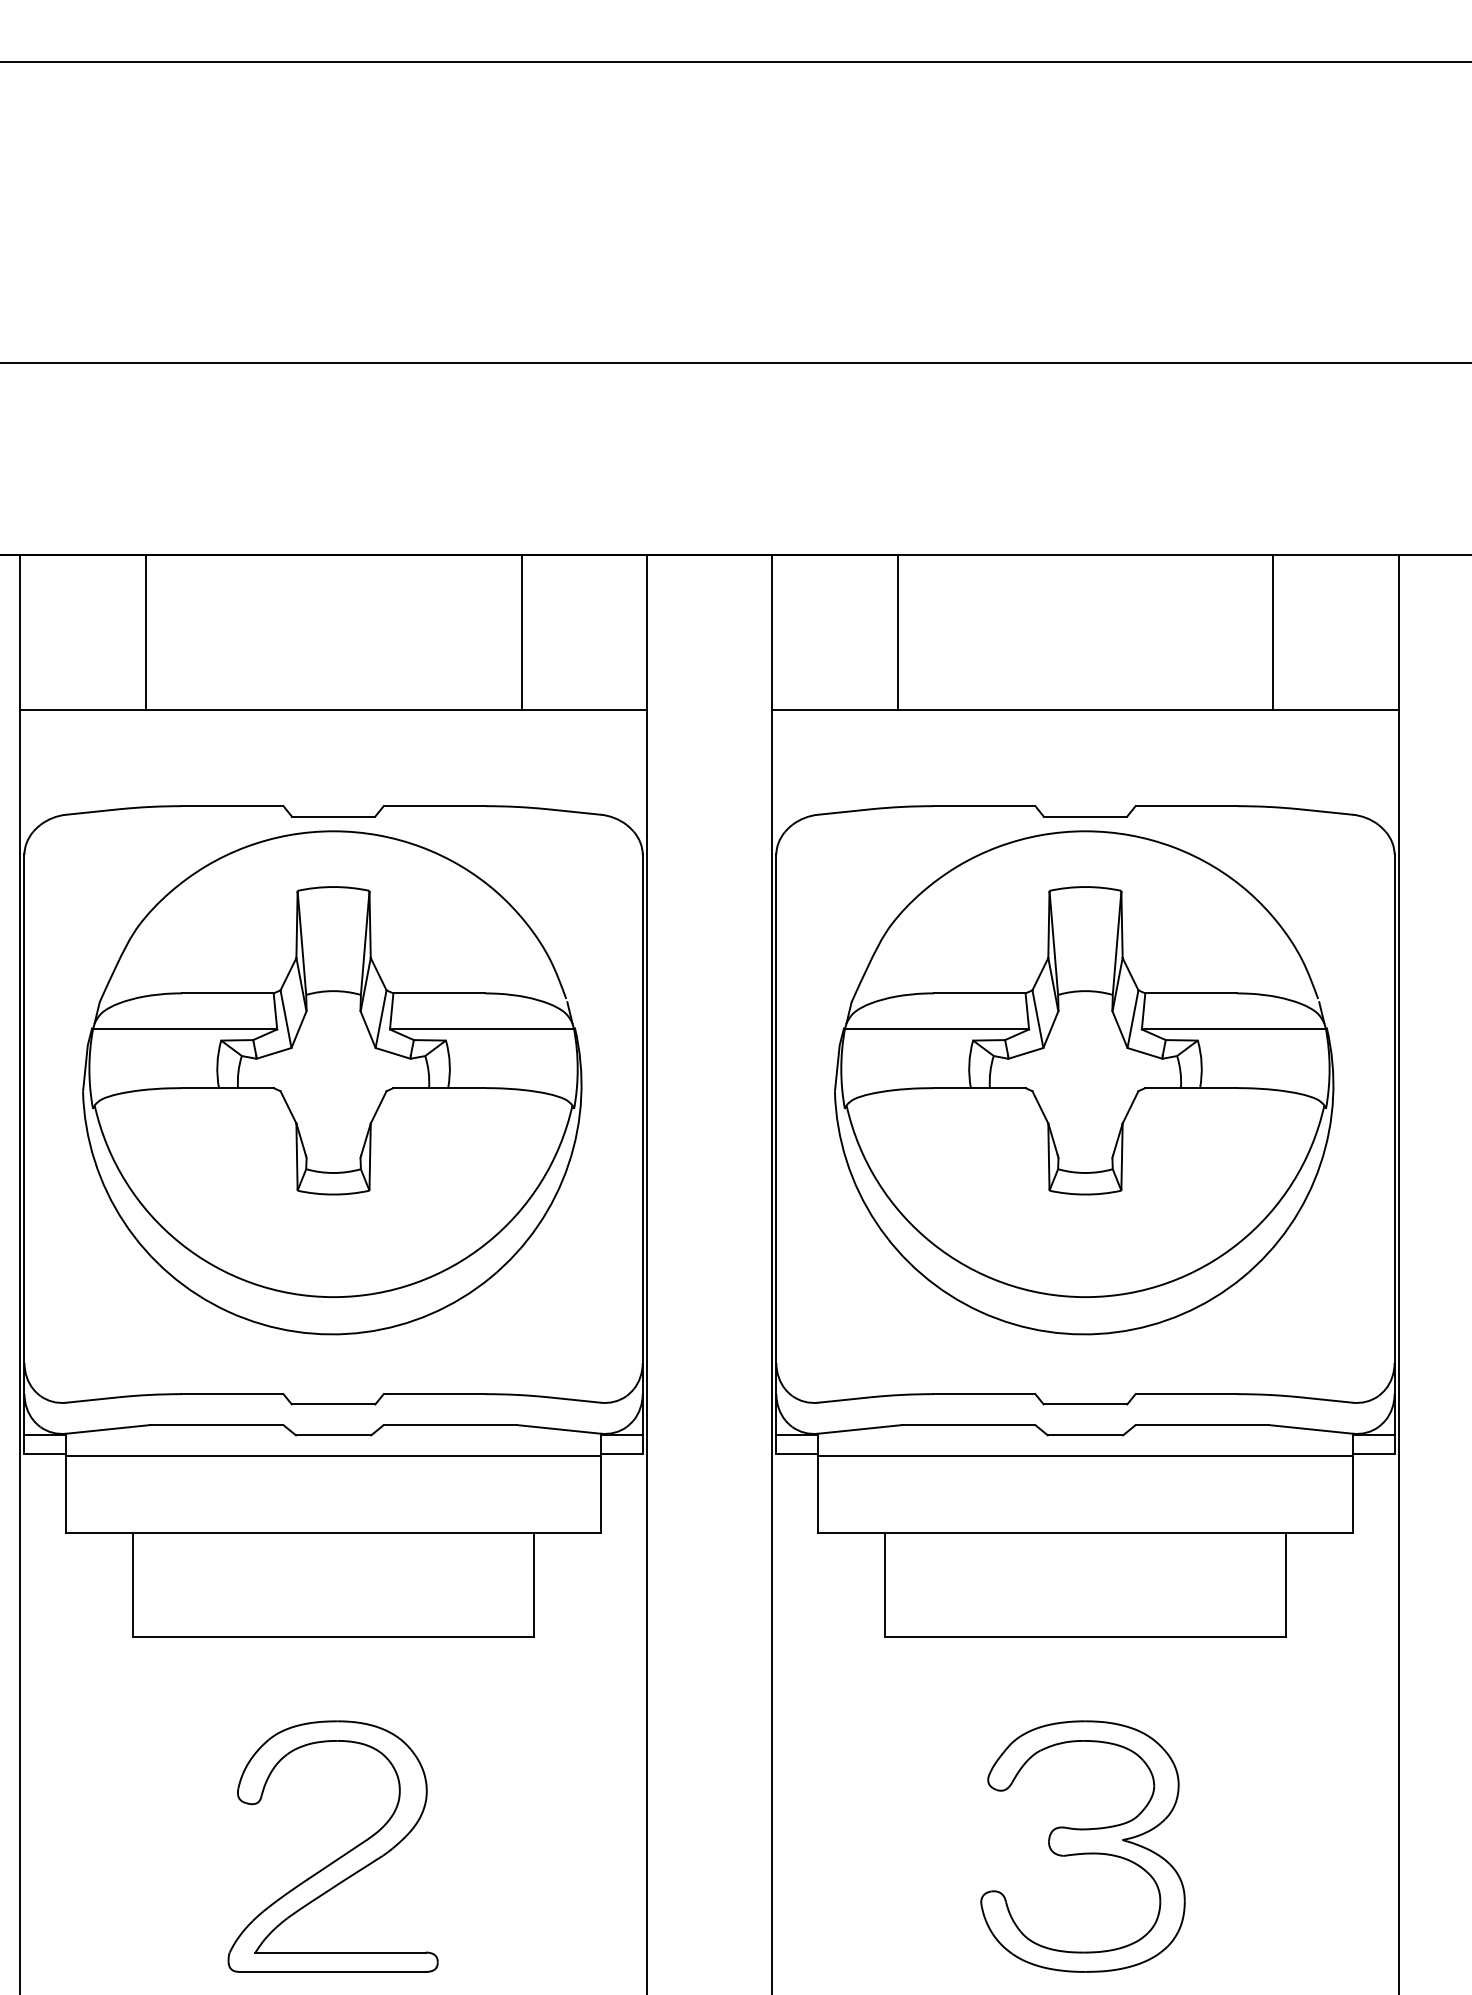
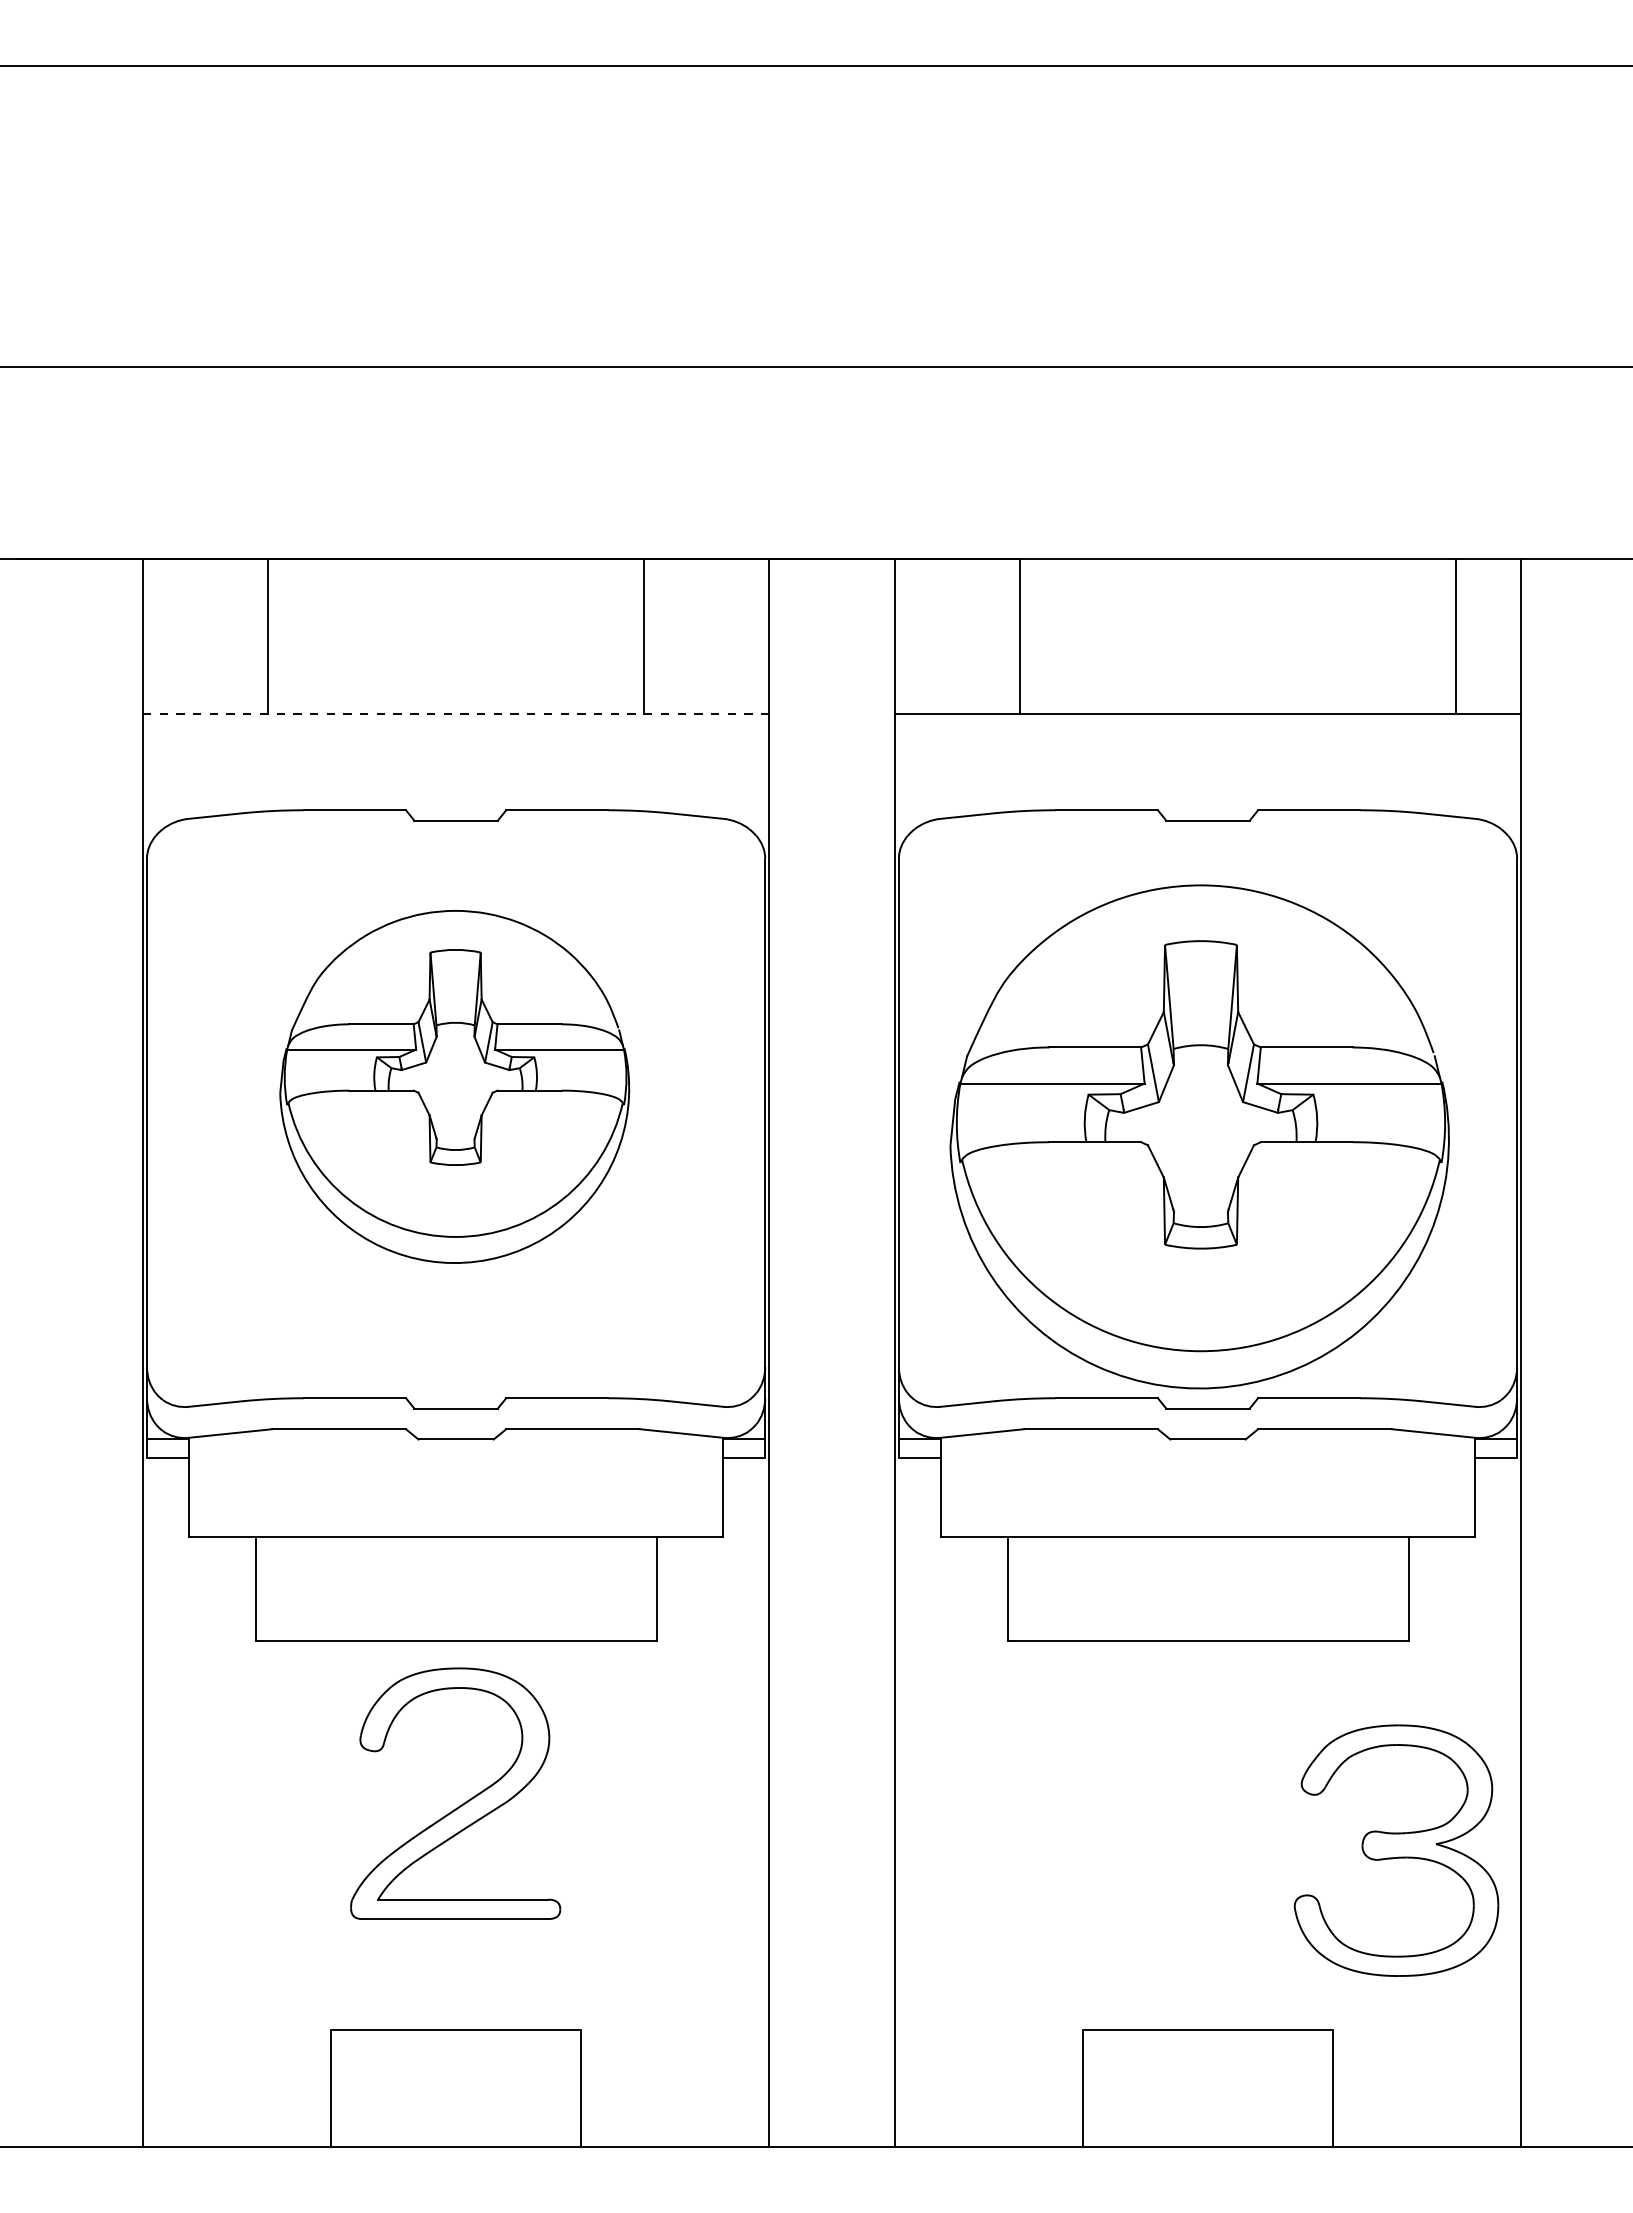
line: (1272, 632) -> (1455, 636), moved
line: (333, 709) -> (456, 713), solid -> dashed
part: (331, 1082) -> (454, 1086), size x0.7
part: (1083, 1082) -> (1199, 1136), moved
line: (332, 1456) -> (455, 1460), removed
line: (1084, 1456) -> (1207, 1460), removed
part: (1082, 1846) -> (1396, 1850), moved
part: (339, 1856) -> (462, 1803), moved

